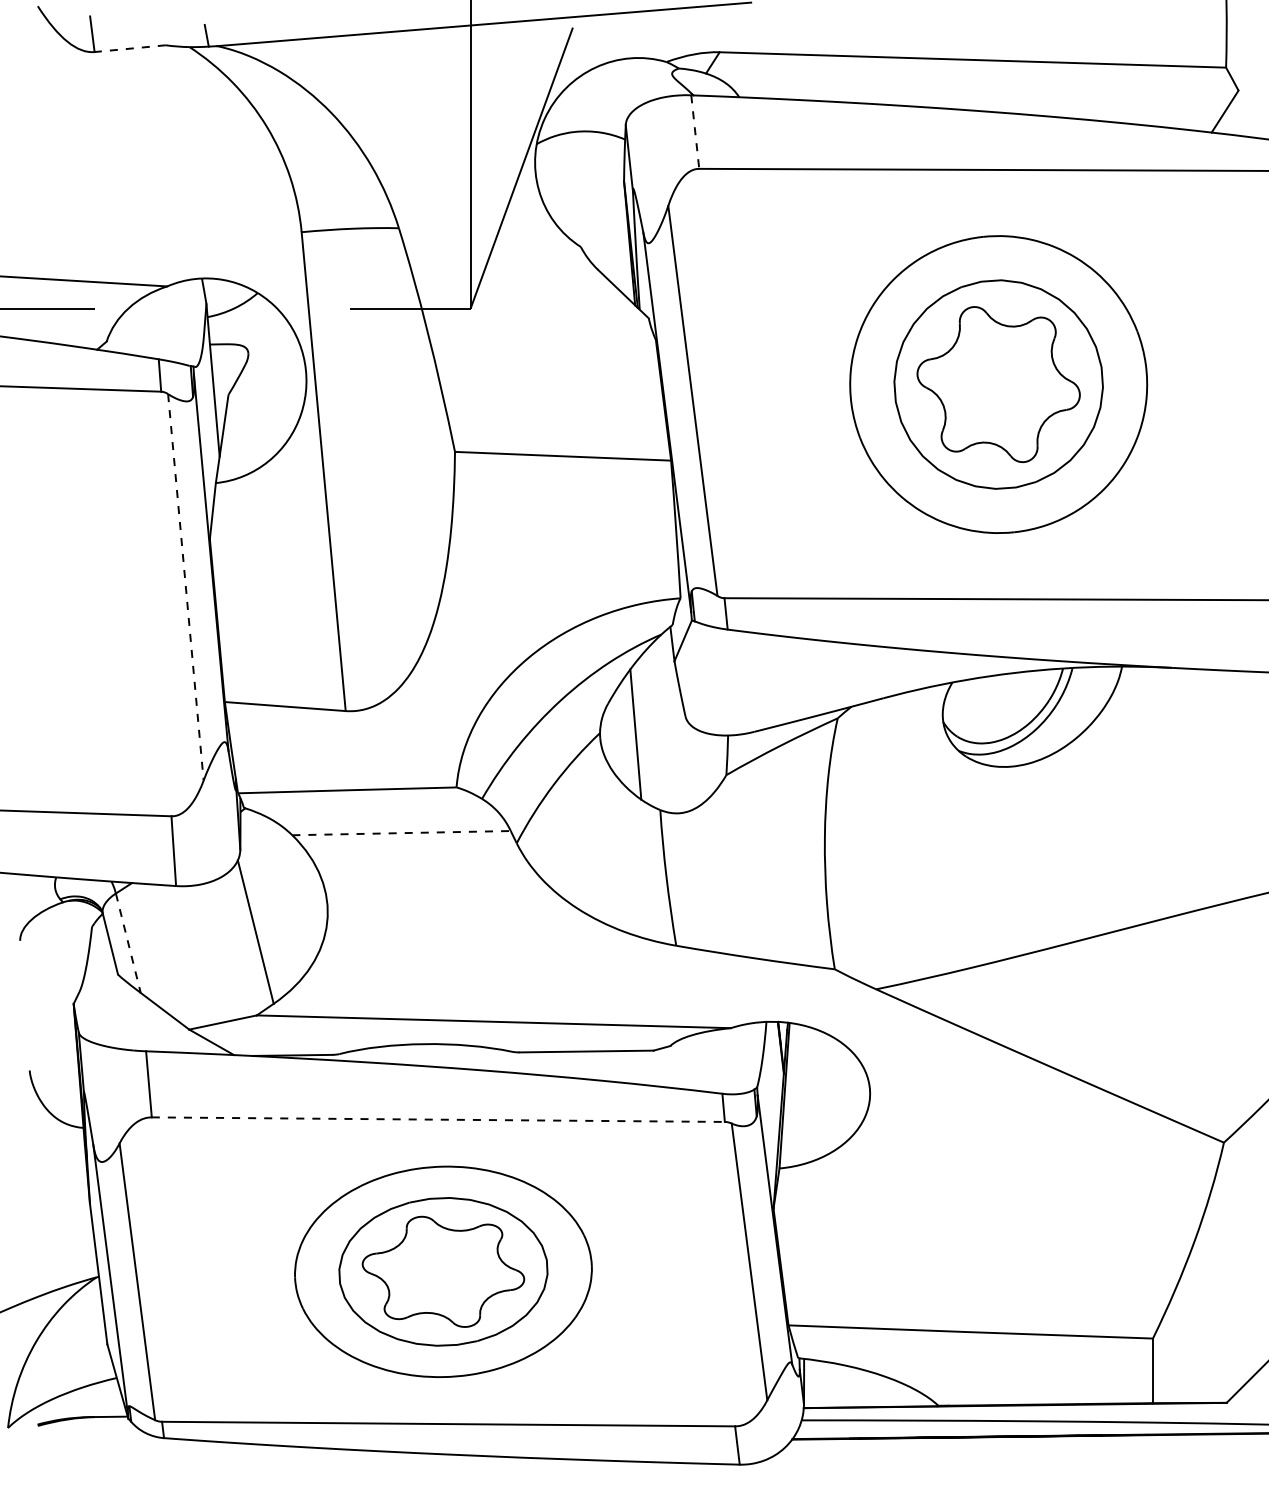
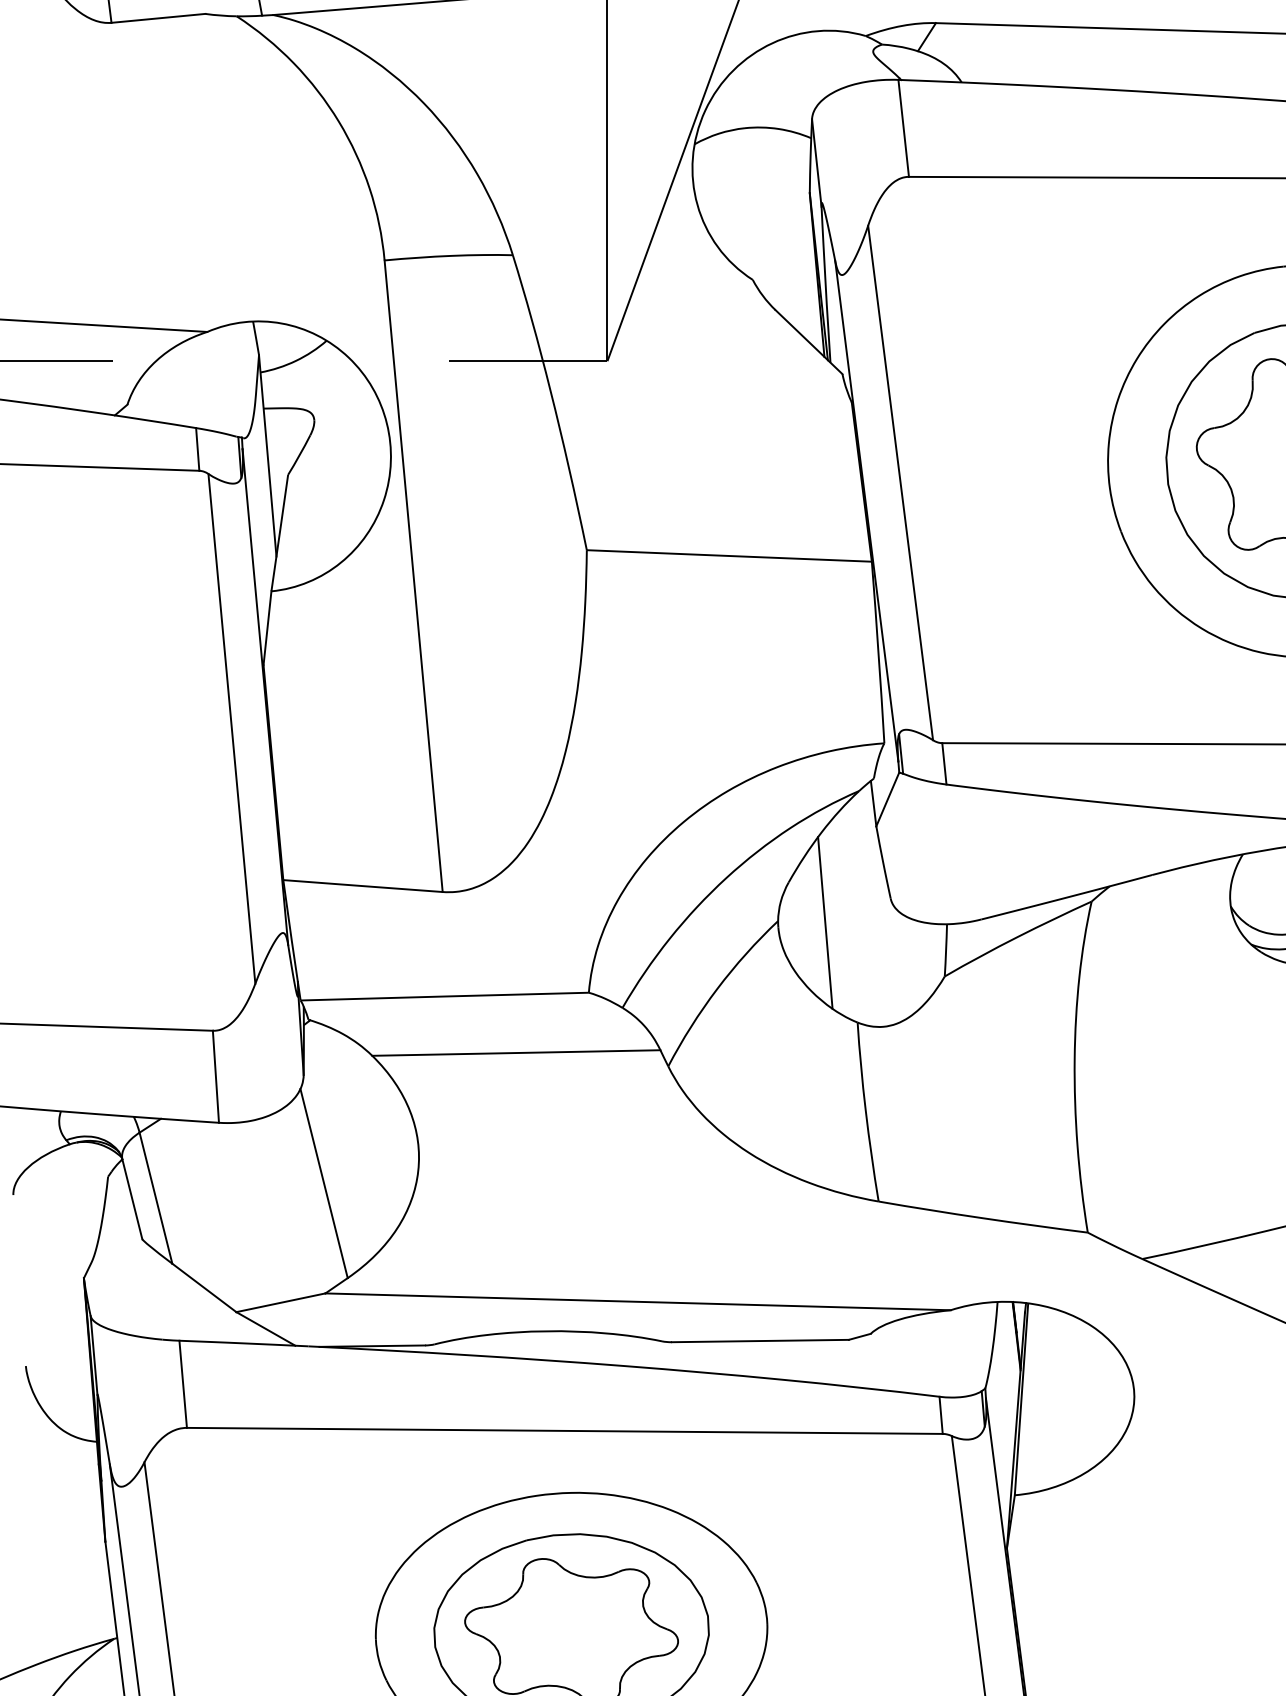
line: (130, 48) -> (158, 18), dashed -> solid
line: (695, 132) -> (904, 128), dashed -> solid
line: (185, 587) -> (231, 729), dashed -> solid
line: (402, 833) -> (517, 1053), dashed -> solid
line: (128, 943) -> (156, 1198), dashed -> solid
line: (438, 1119) -> (565, 1430), dashed -> solid

